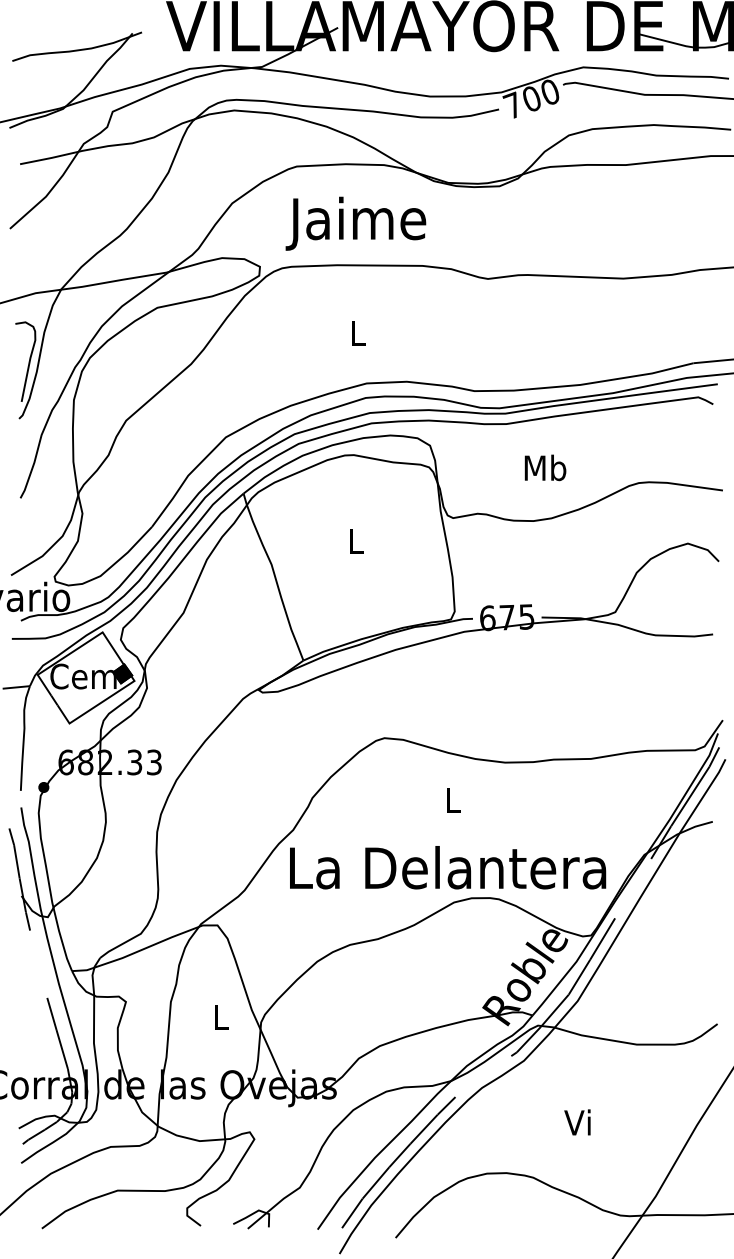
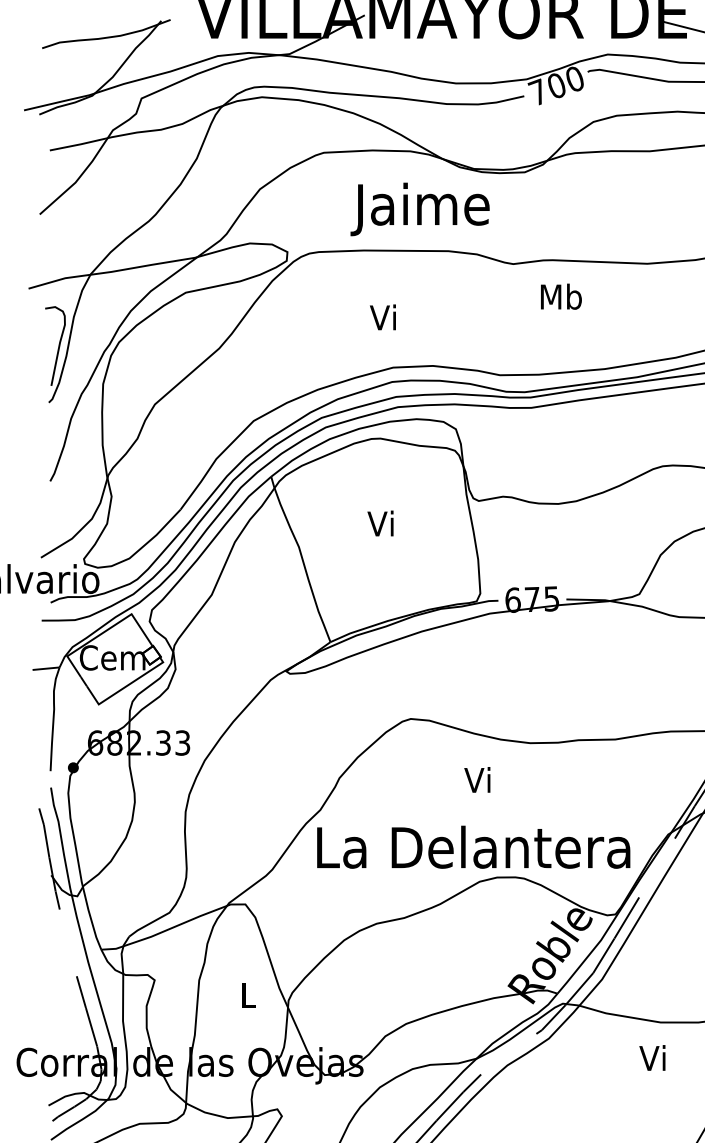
text: (355, 223) -> (419, 209), moved
text: (356, 332) -> (383, 317), L -> Vi
text: (545, 467) -> (561, 296), moved
text: (353, 540) -> (380, 523), L -> Vi
fill: (122, 673) -> (151, 654), removed
text: (451, 799) -> (477, 779), L -> Vi
text: (577, 1122) -> (652, 1058), moved

